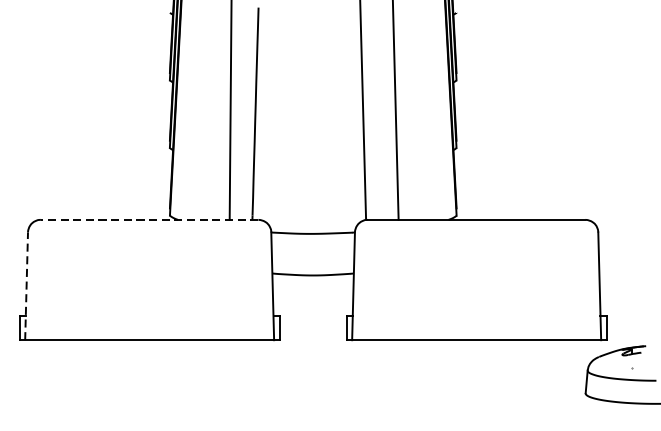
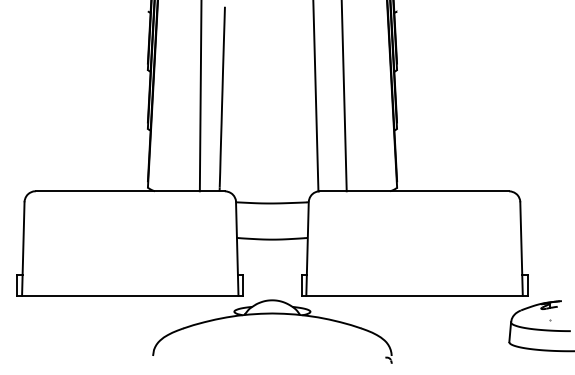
line: (149, 220) -> (130, 191), dashed -> solid
line: (26, 286) -> (23, 249), dashed -> solid
part: (313, 361) -> (272, 314), added

